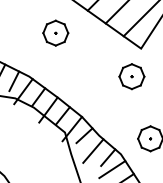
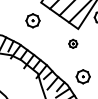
part: (130, 75) -> (72, 43), size x0.6

